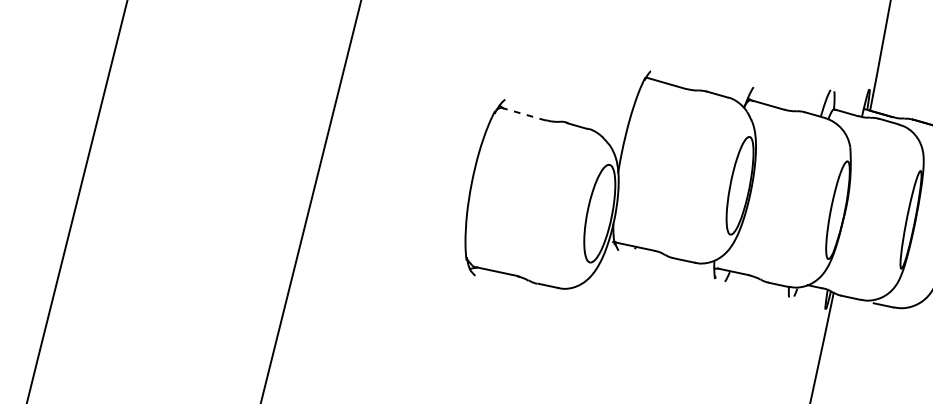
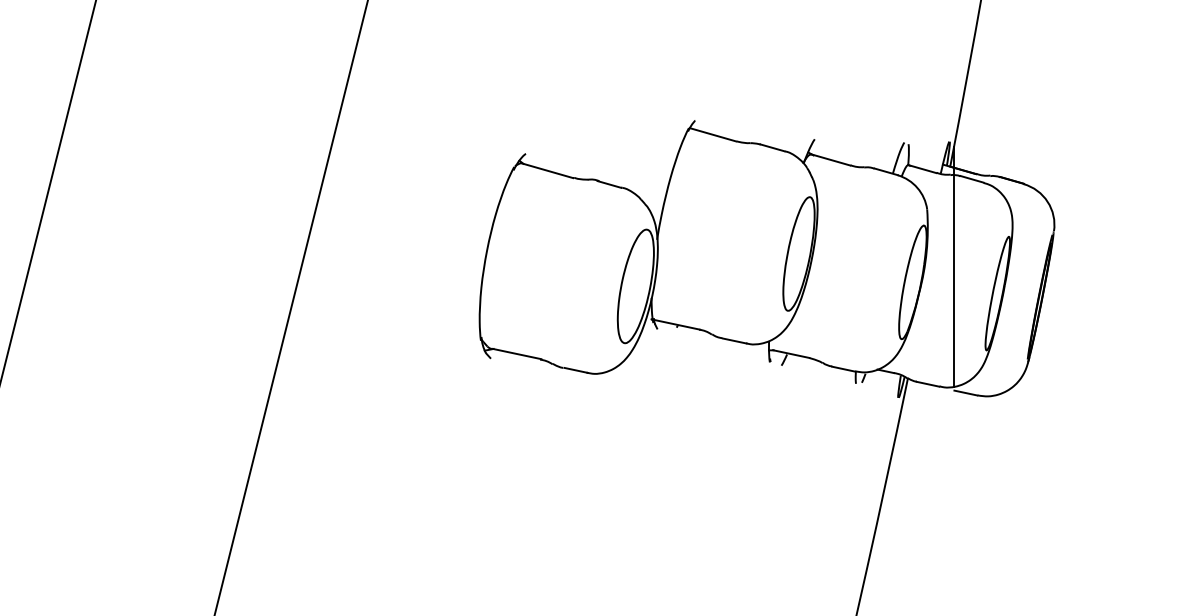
line: (522, 113) -> (546, 170), dashed -> solid
line: (873, 196) -> (954, 266), added

